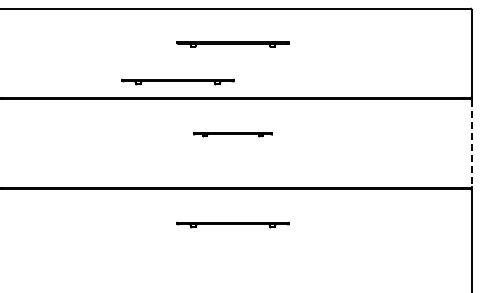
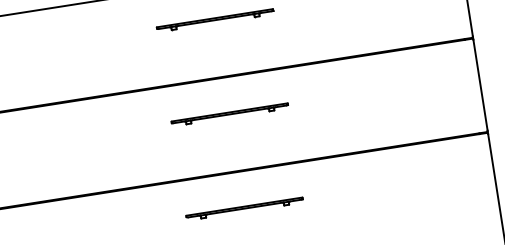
part: (177, 81) -> (163, 68), removed
part: (232, 134) -> (229, 114), size x1.43
line: (471, 143) -> (480, 85), dashed -> solid

